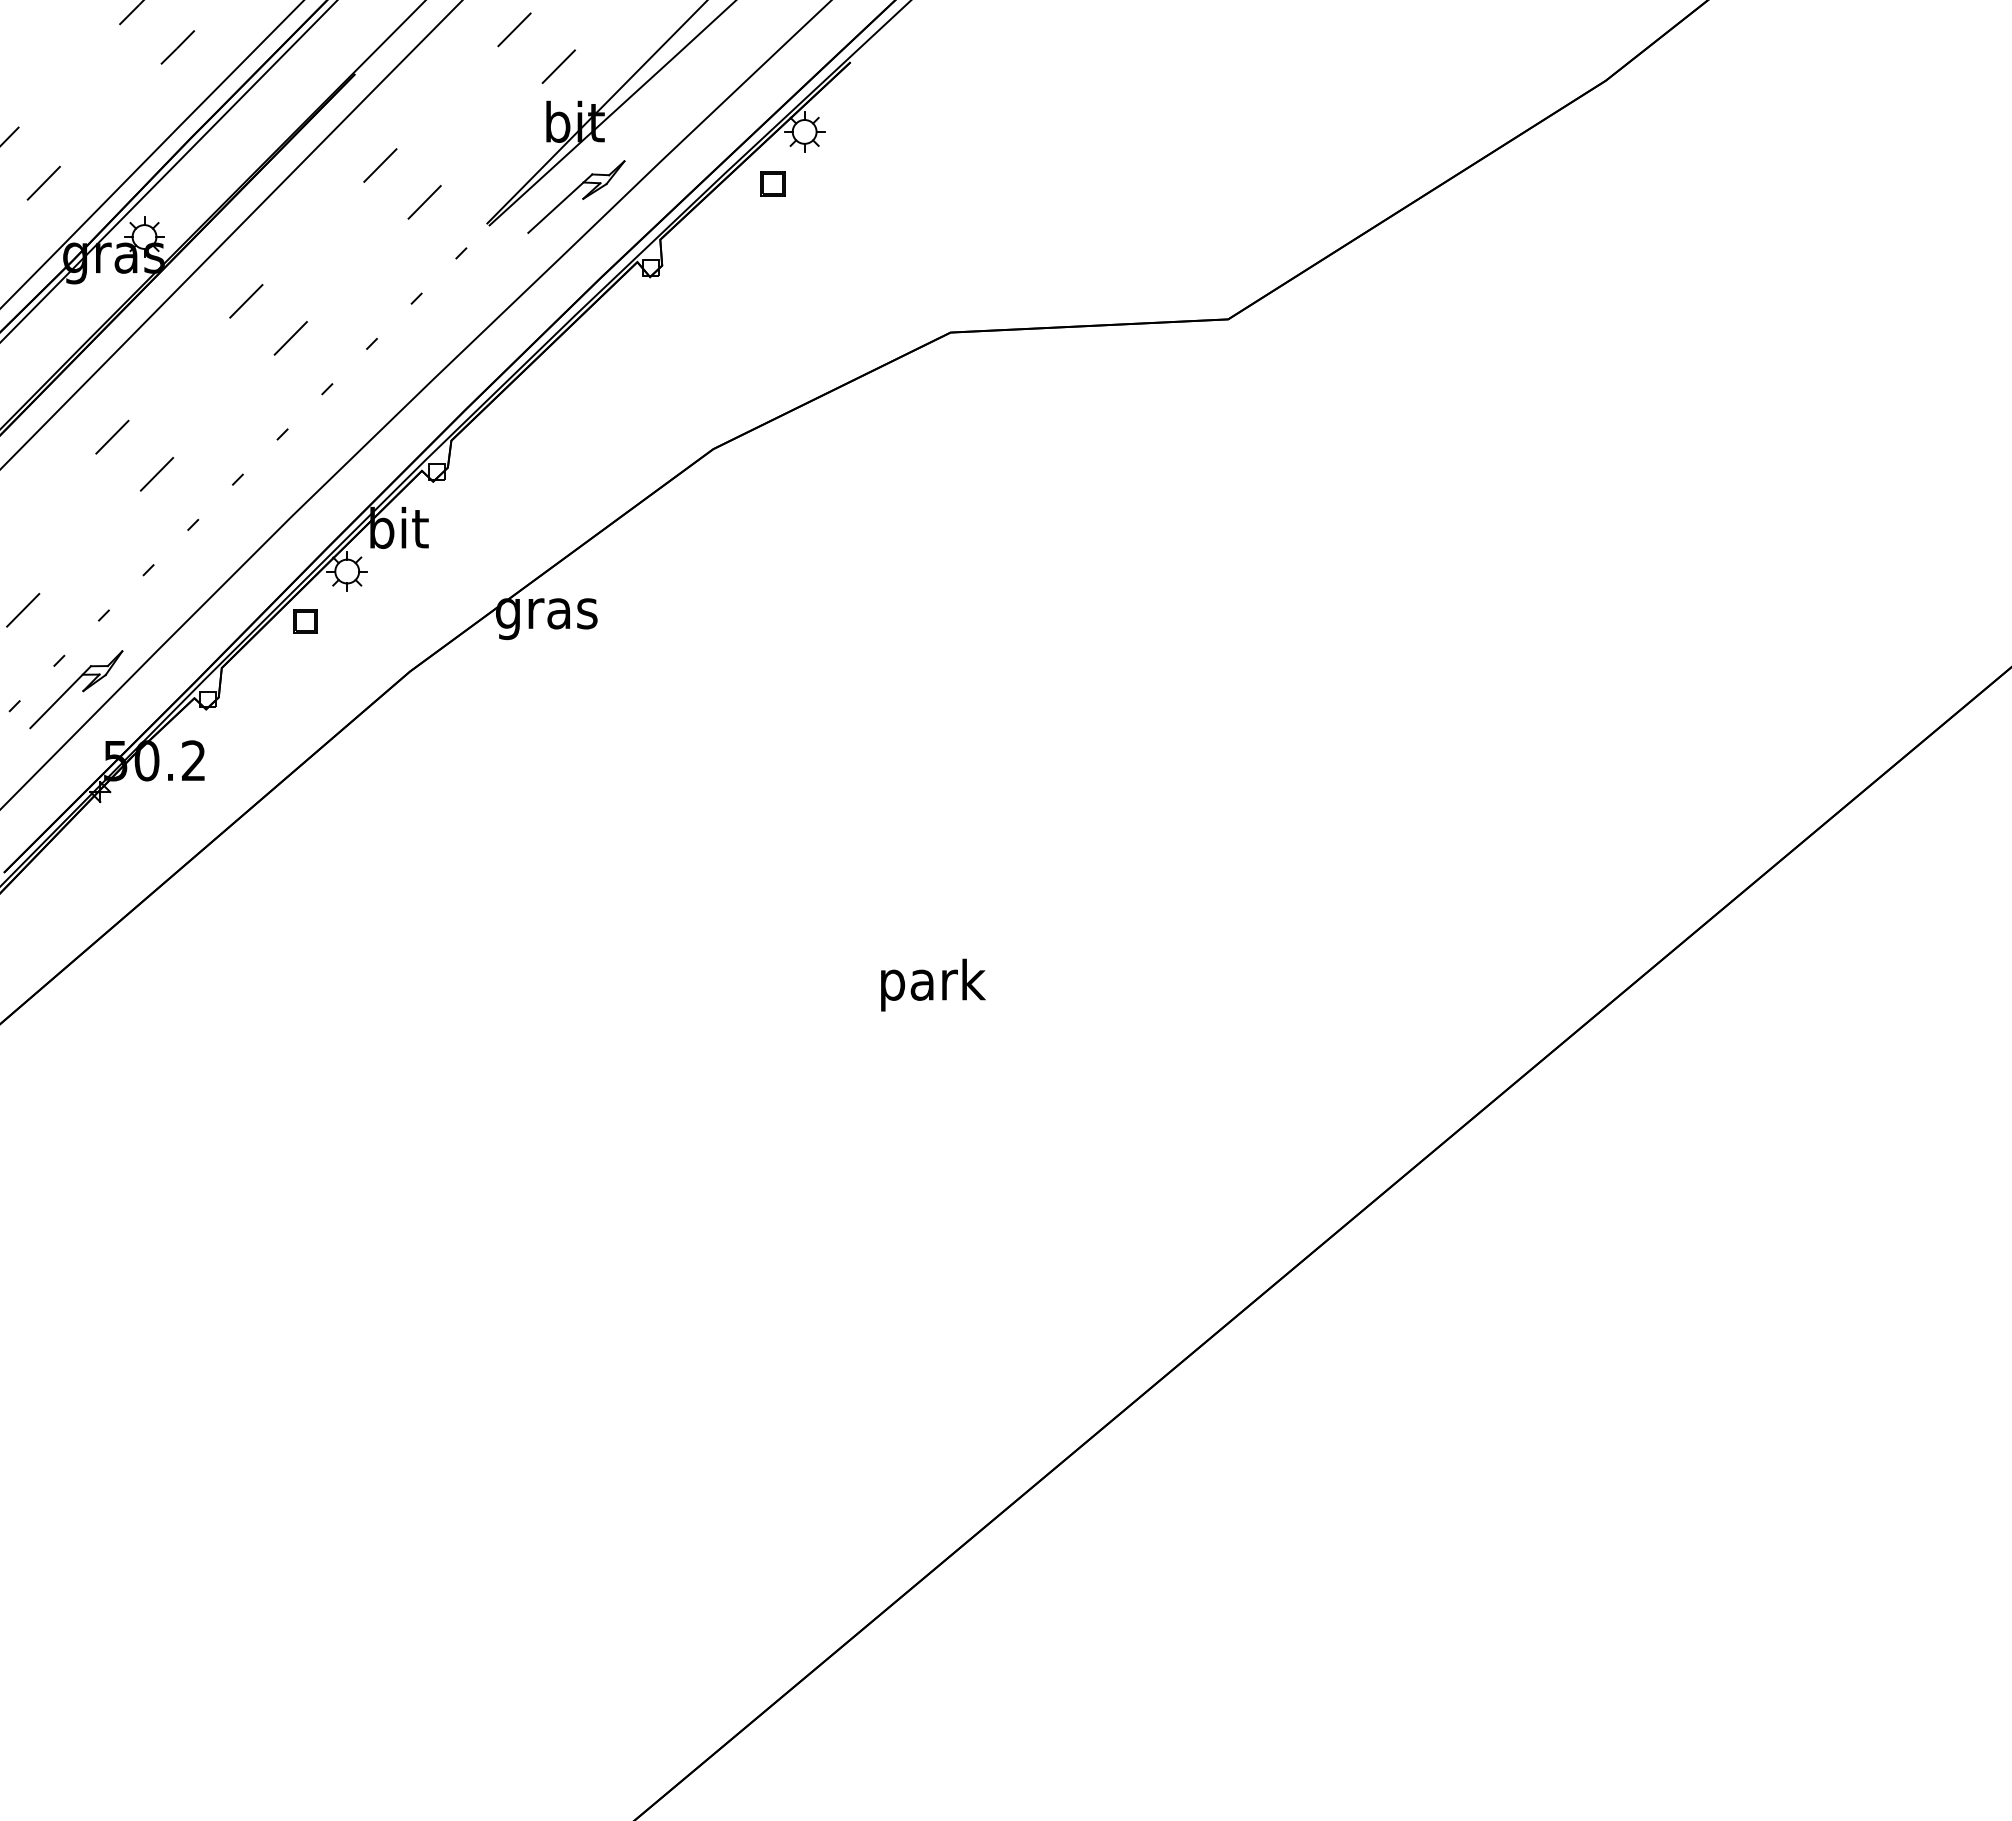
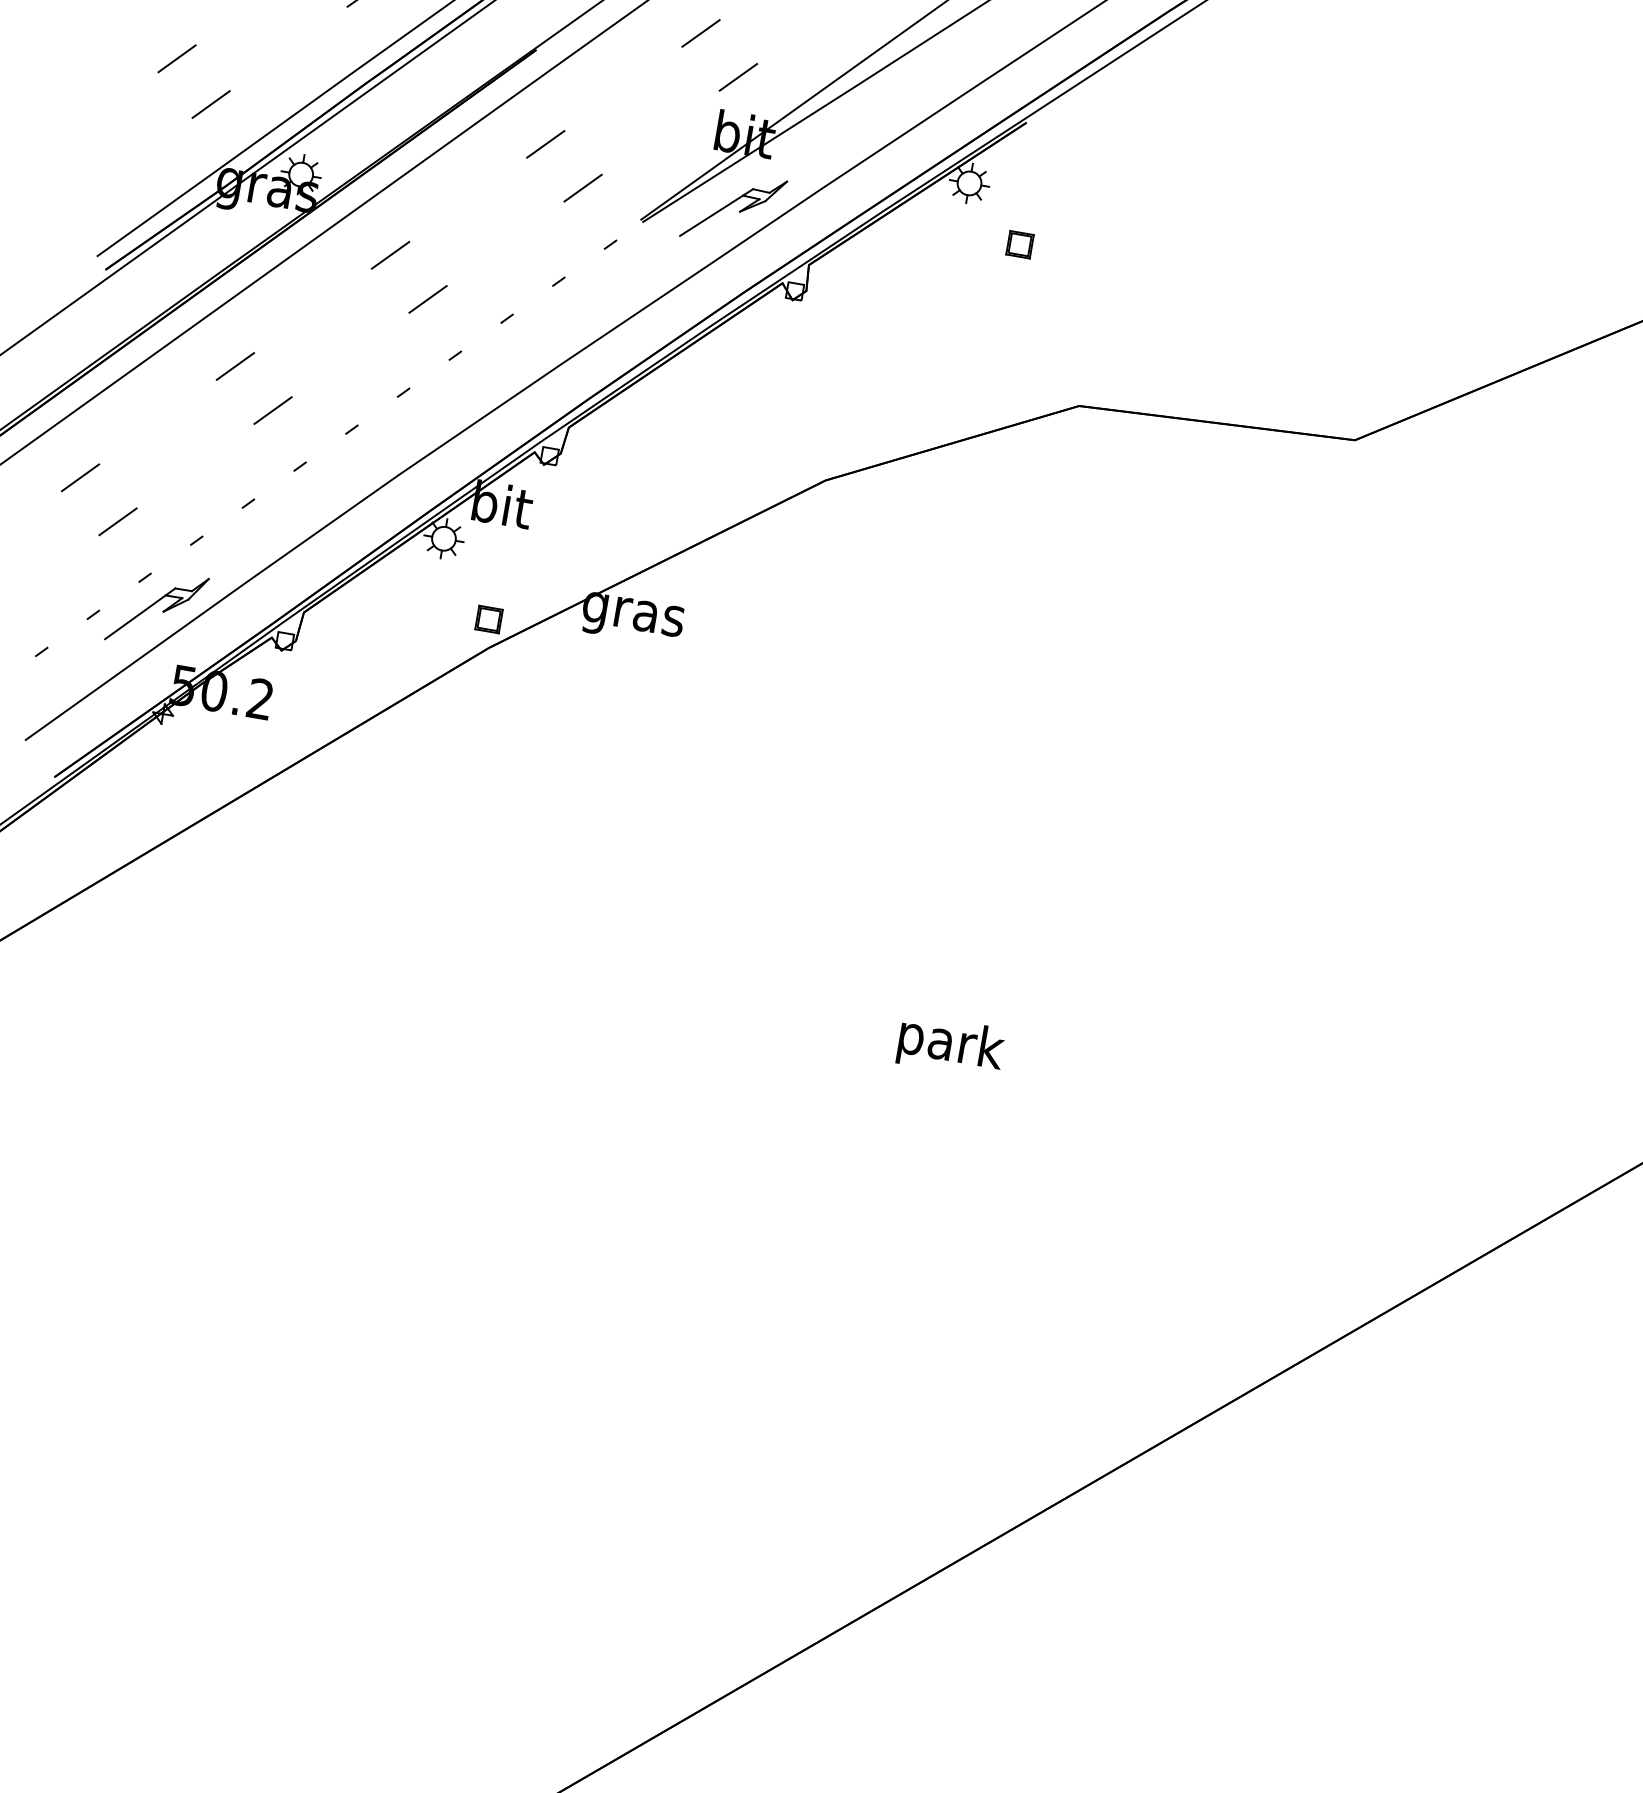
part: (772, 183) -> (1019, 244), moved
part: (305, 621) -> (489, 619), moved

